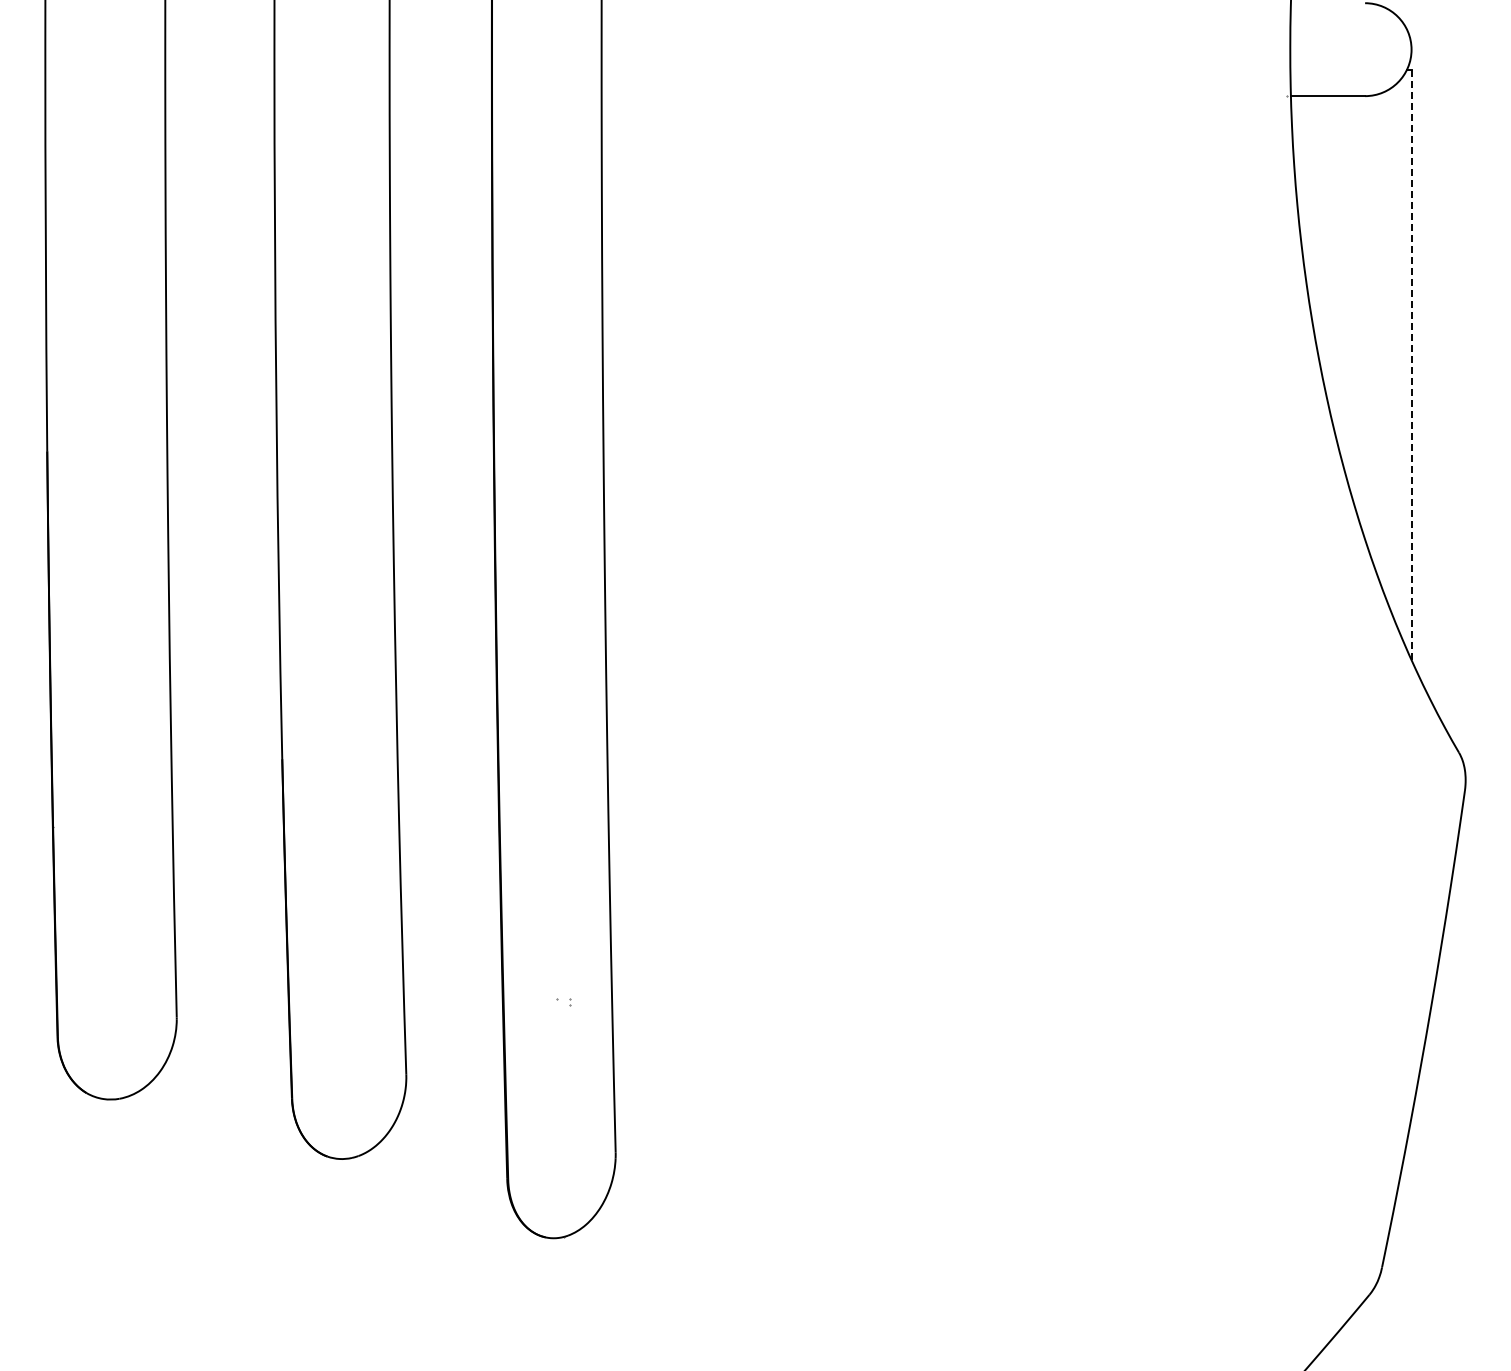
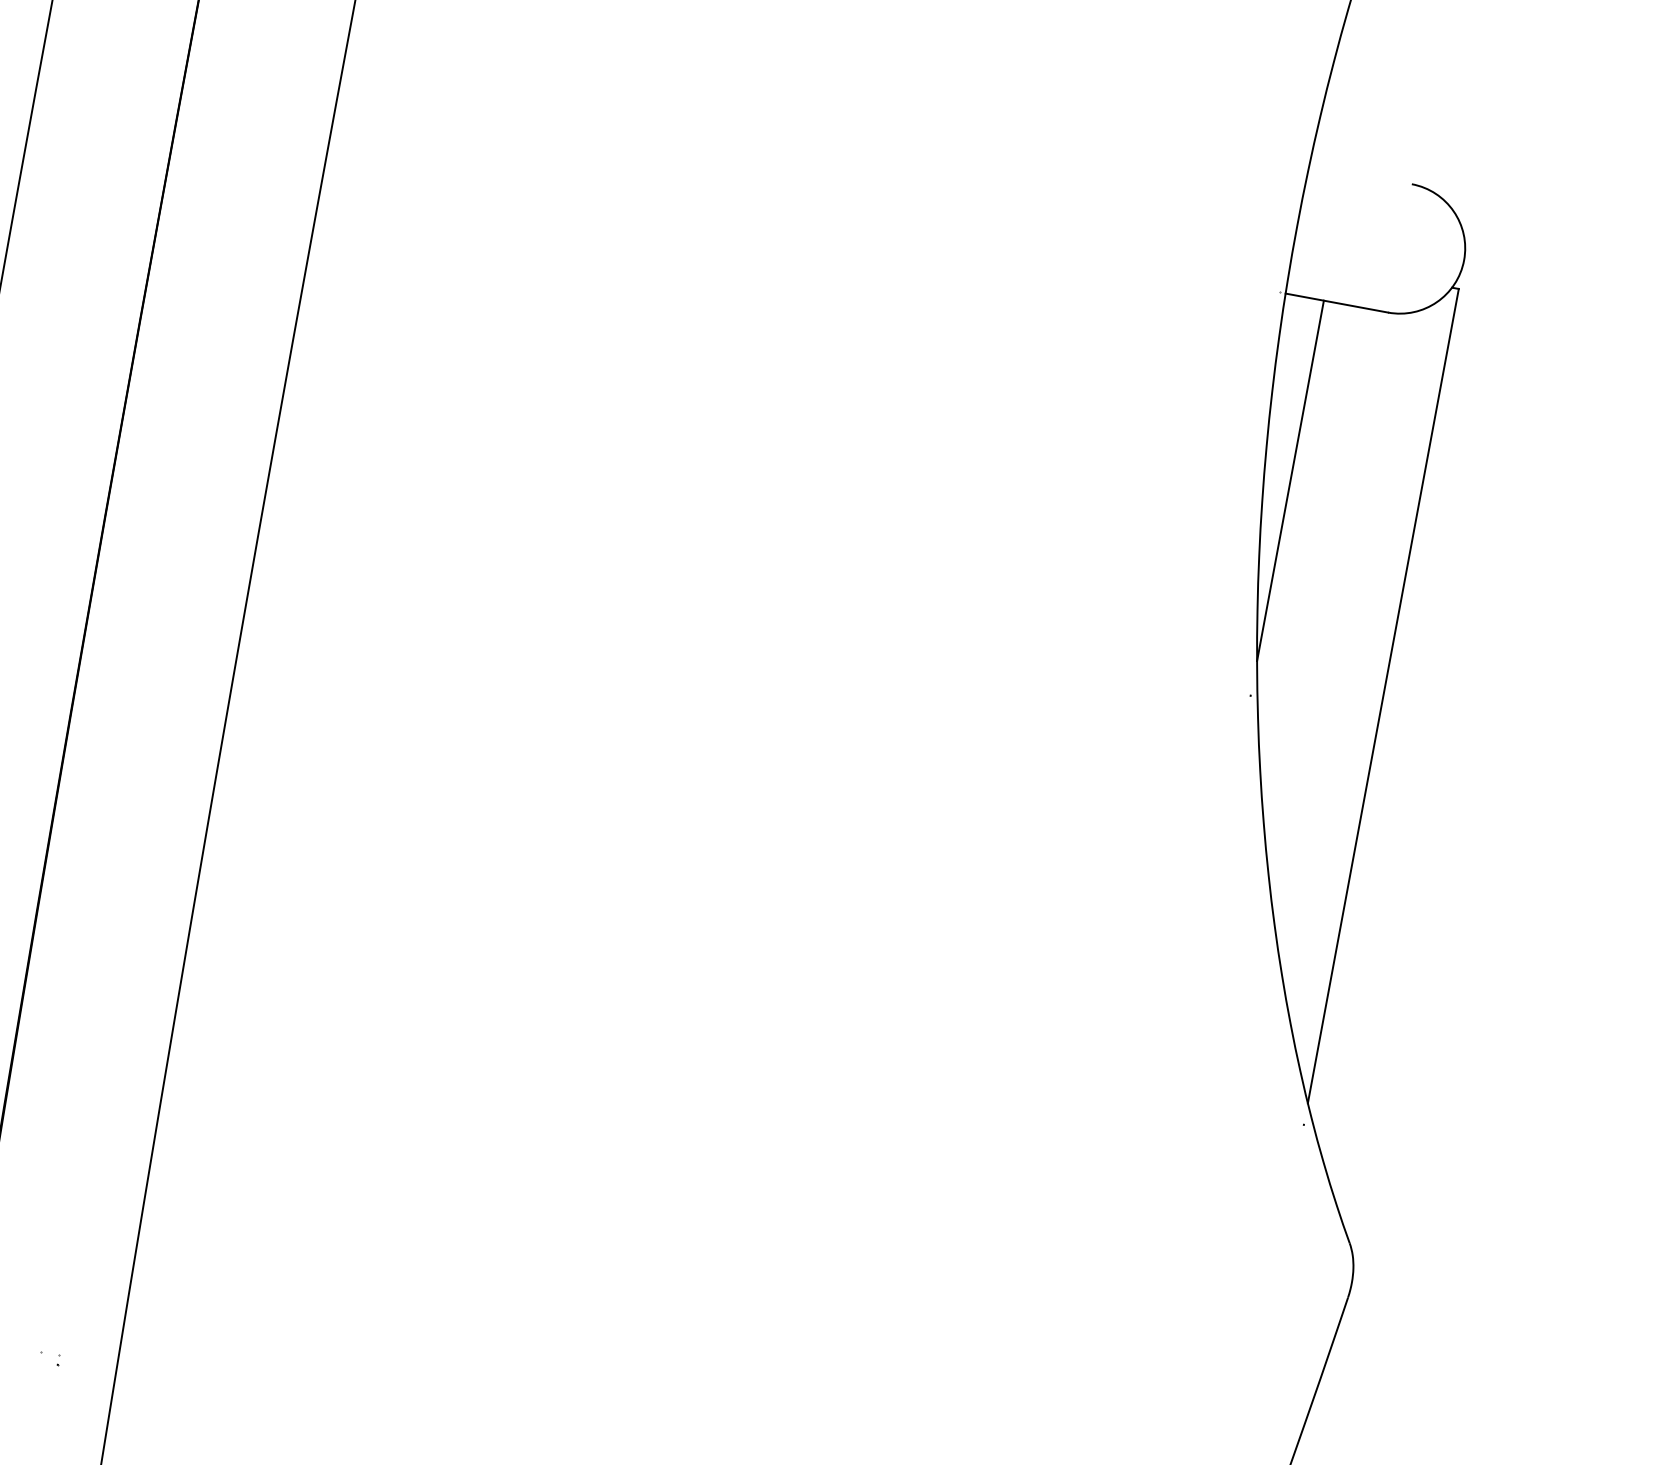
line: (1318, 226) -> (1290, 480), added
line: (1411, 365) -> (1383, 696), dashed -> solid

